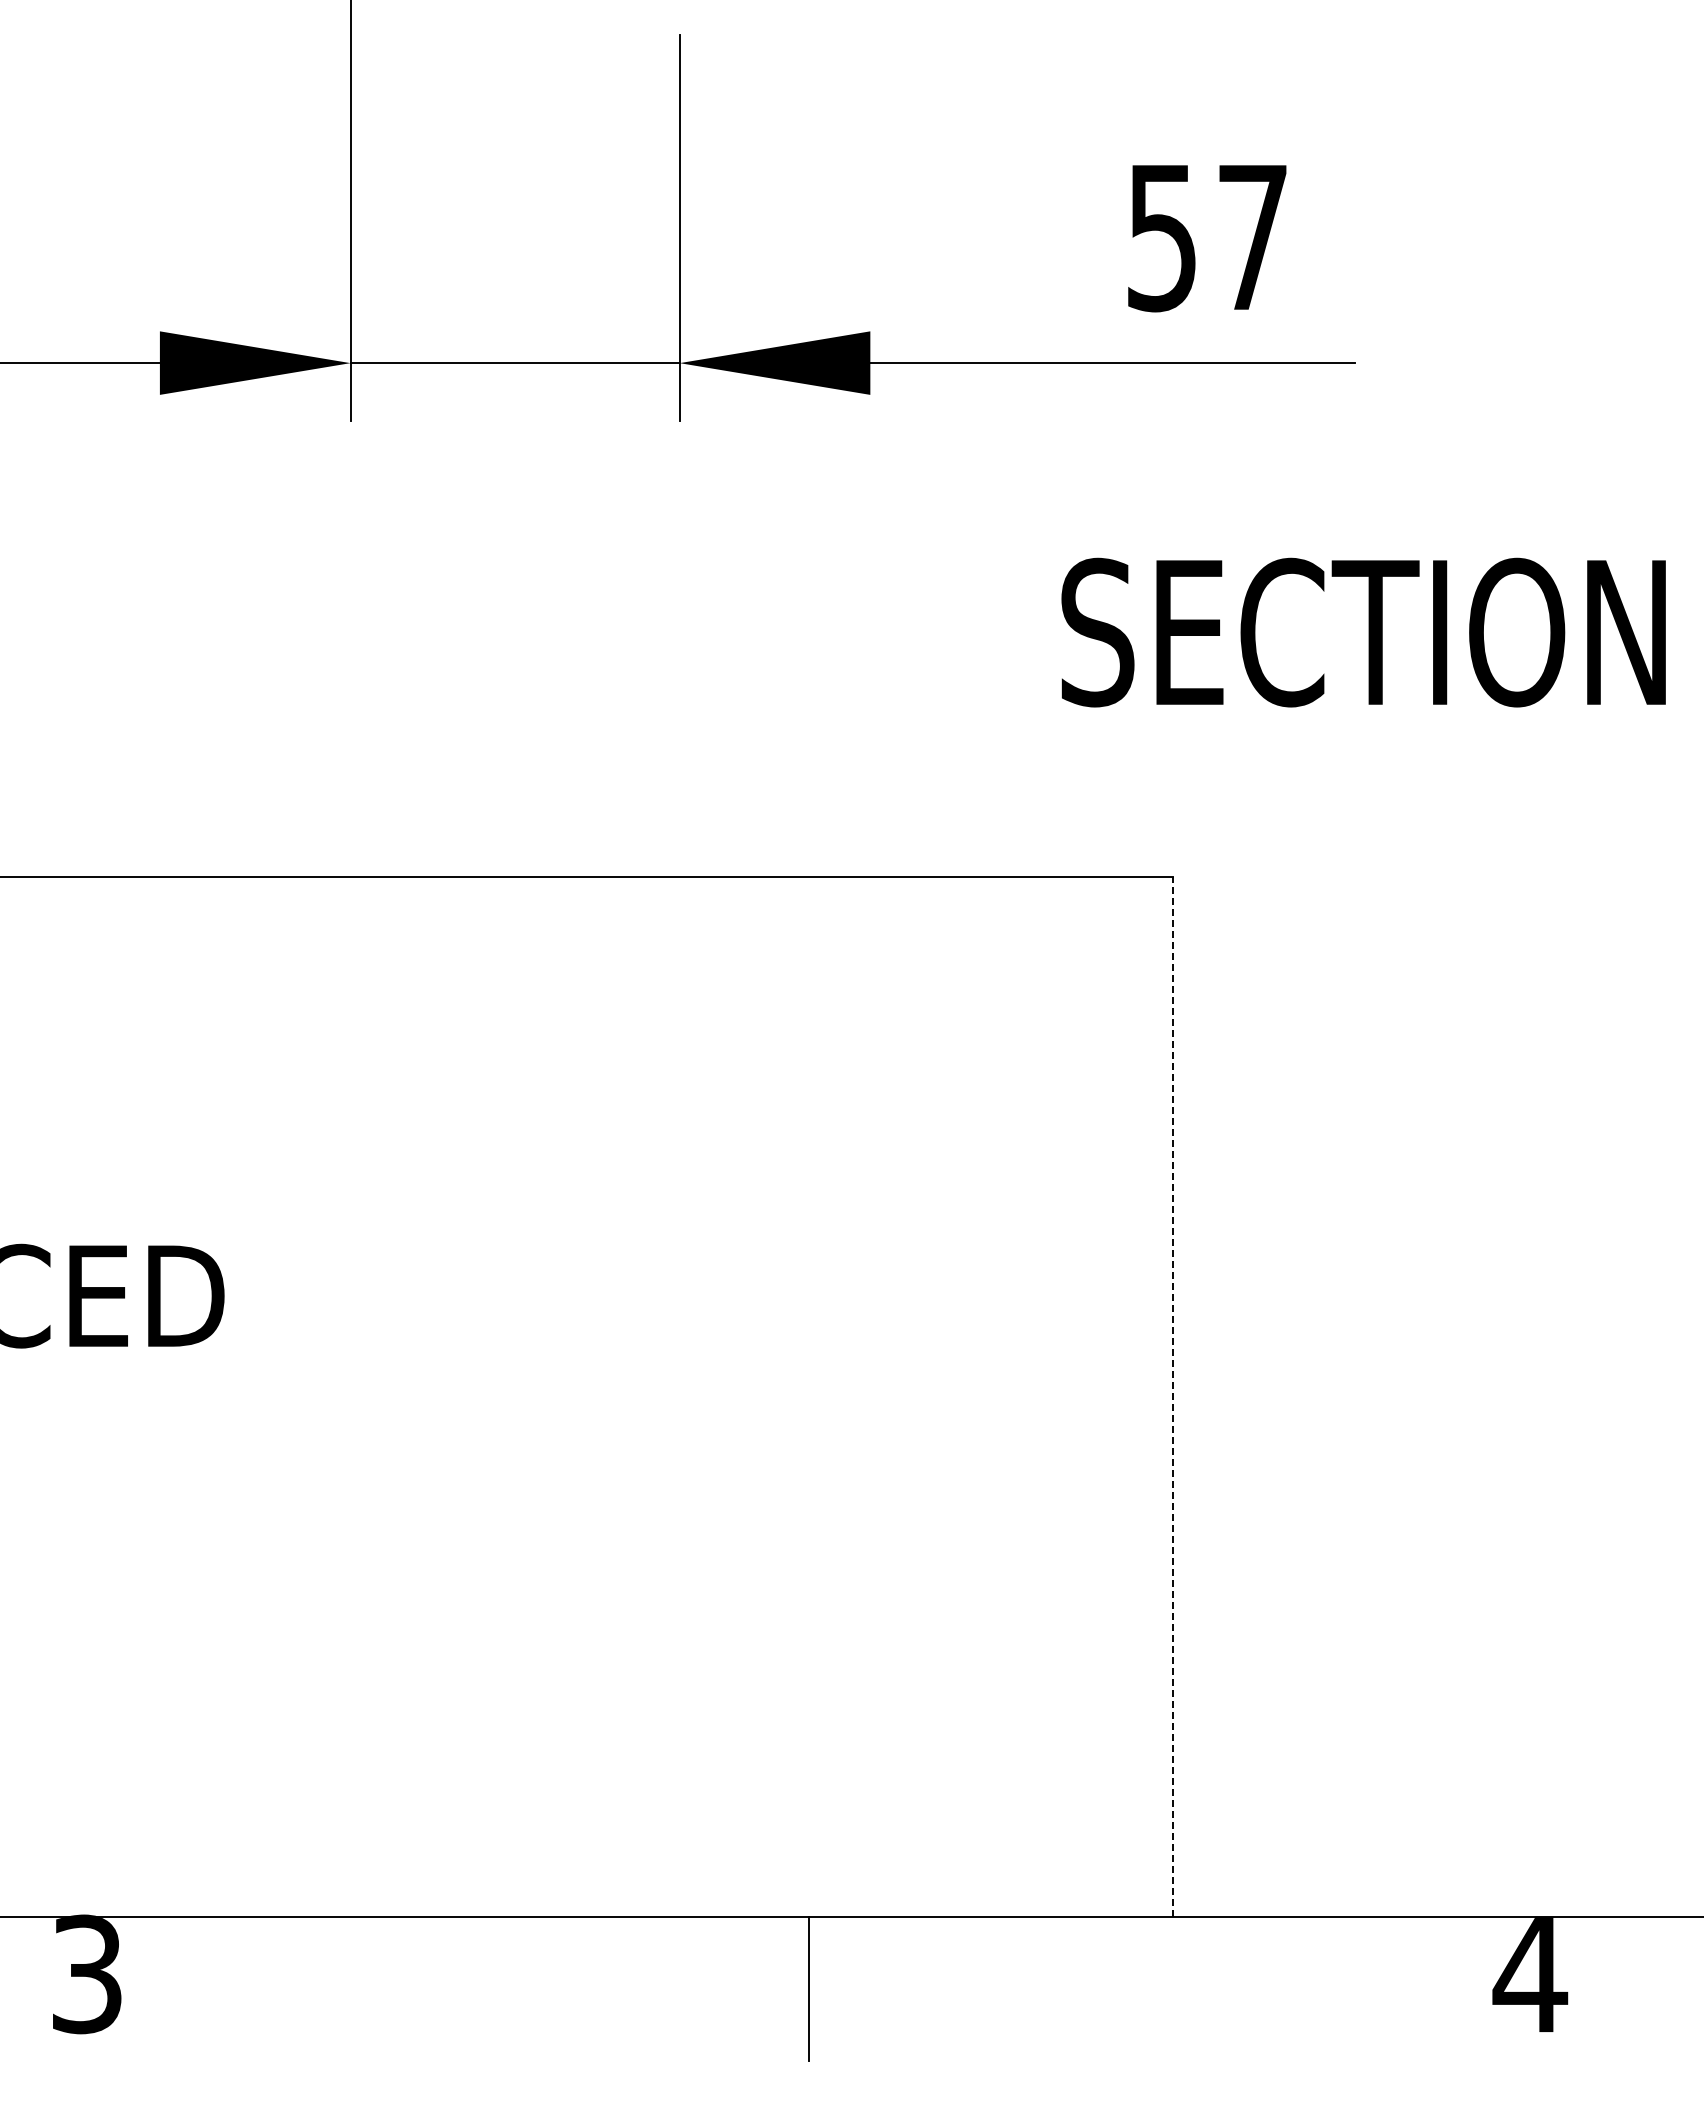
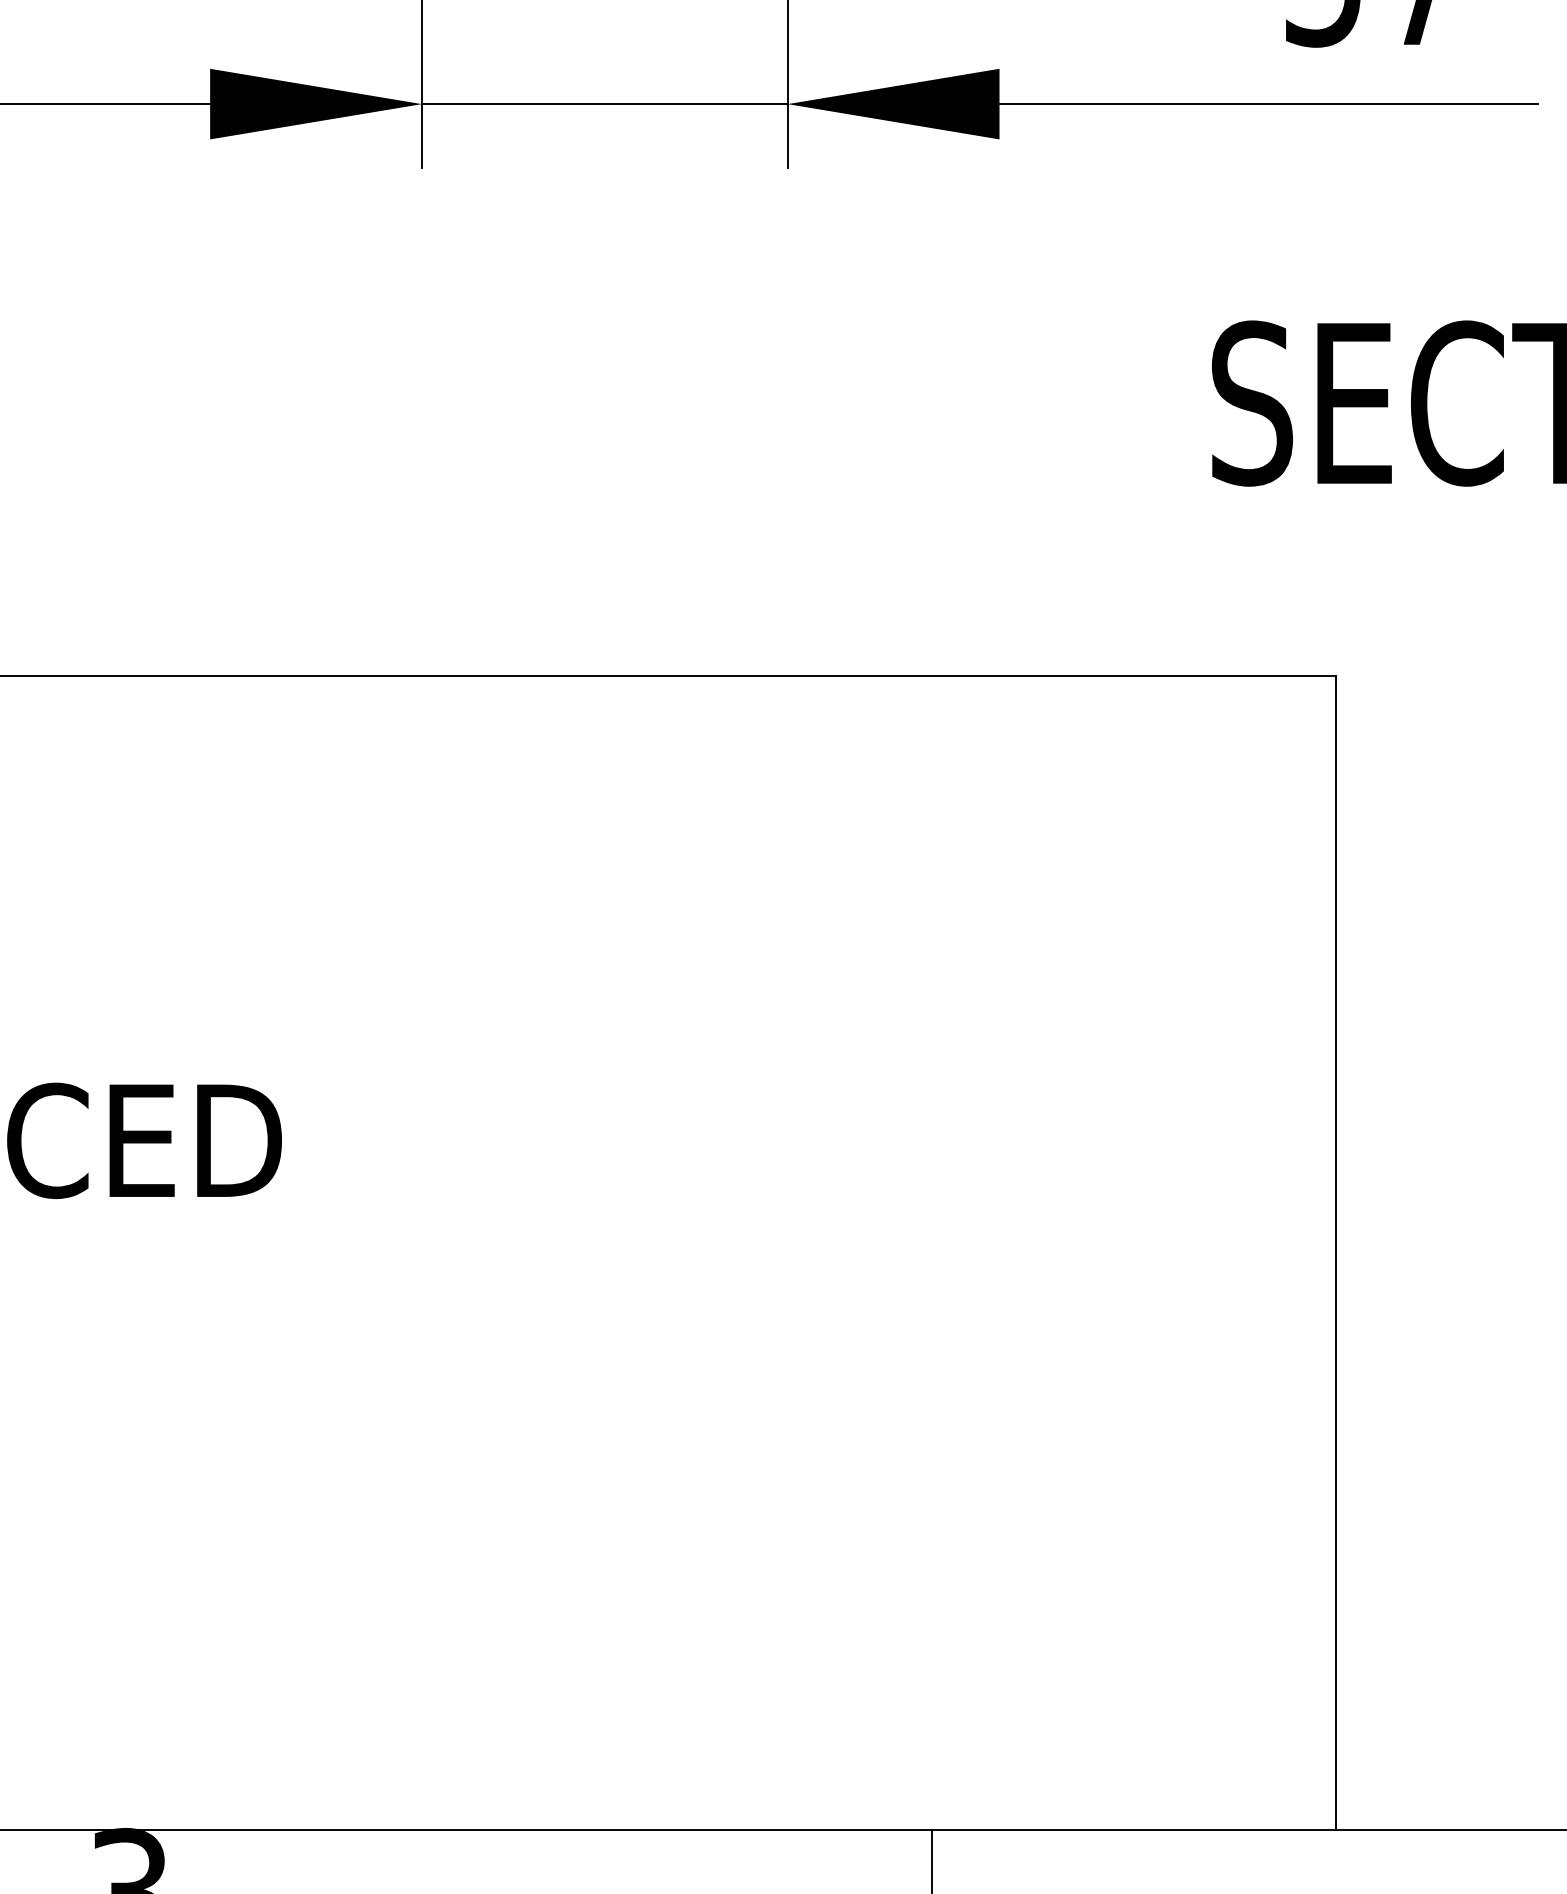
line: (1172, 1397) -> (1335, 1253), dashed -> solid

